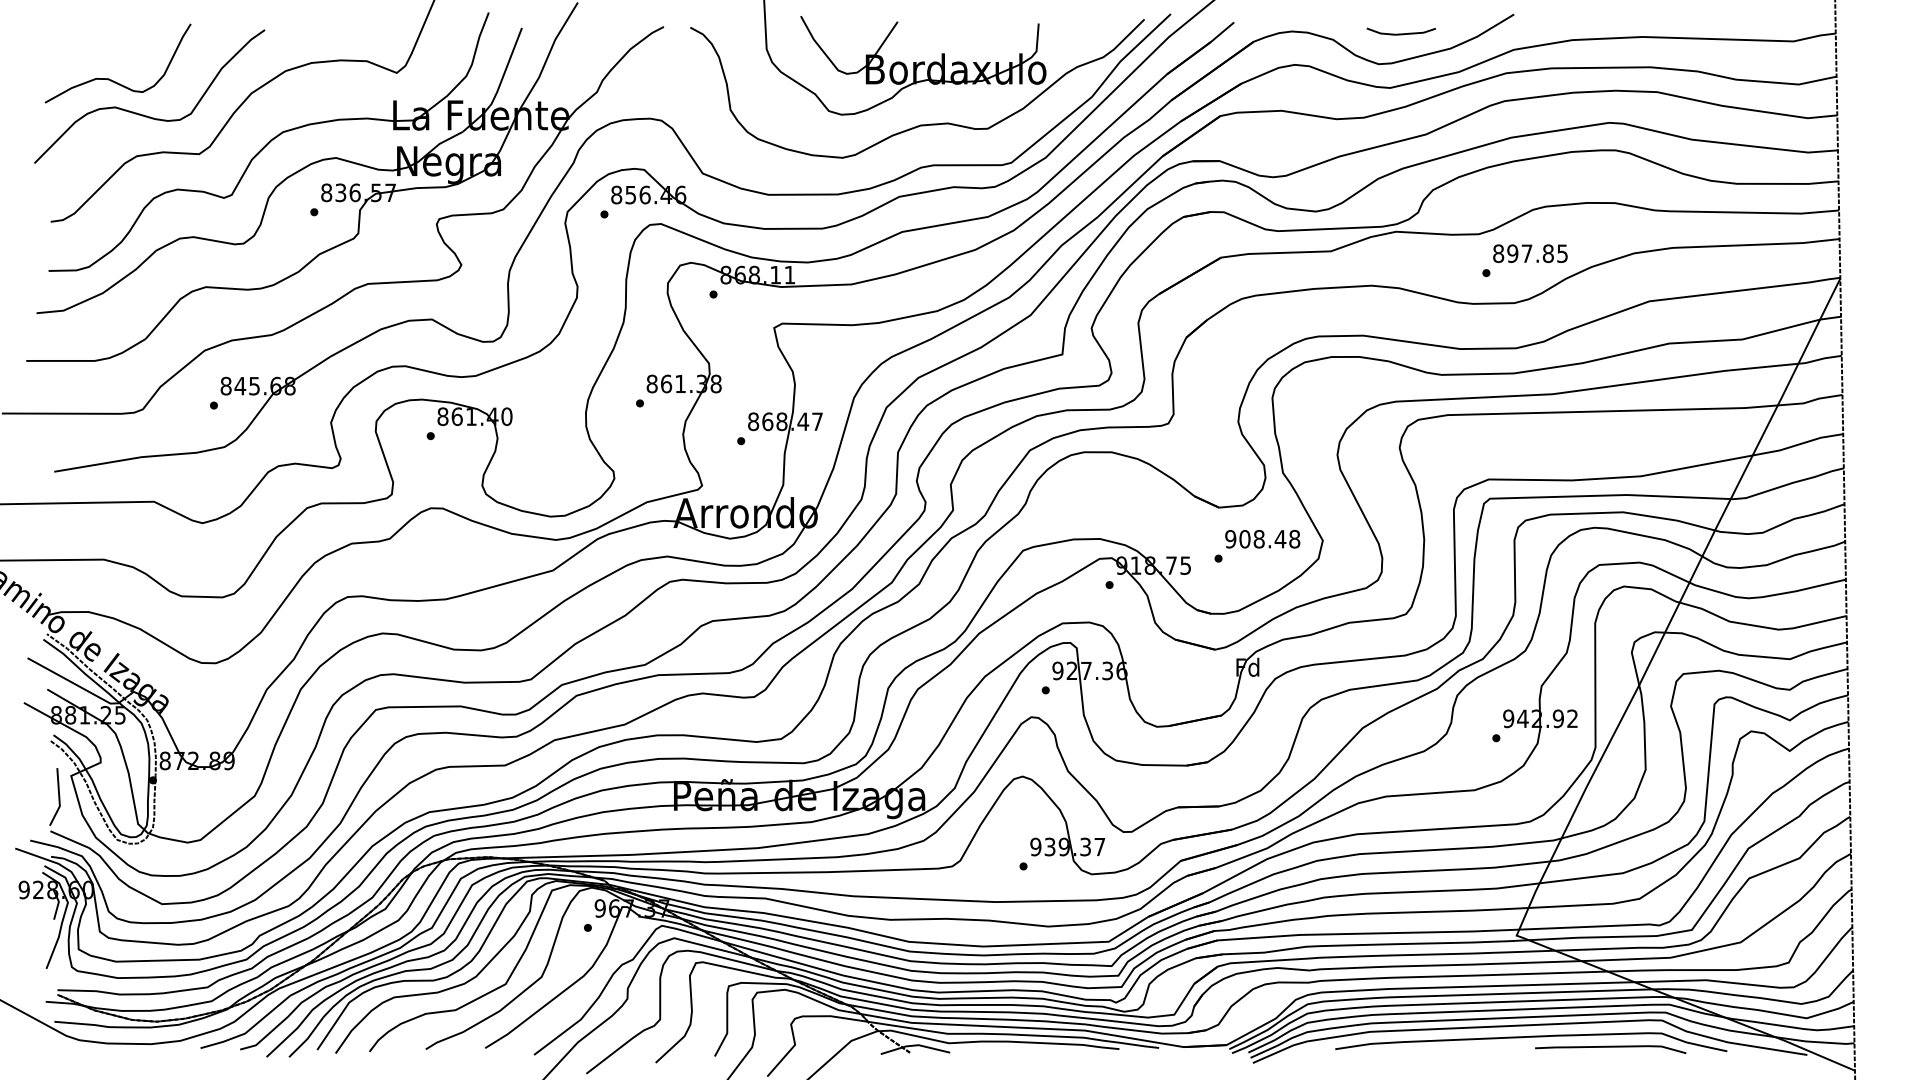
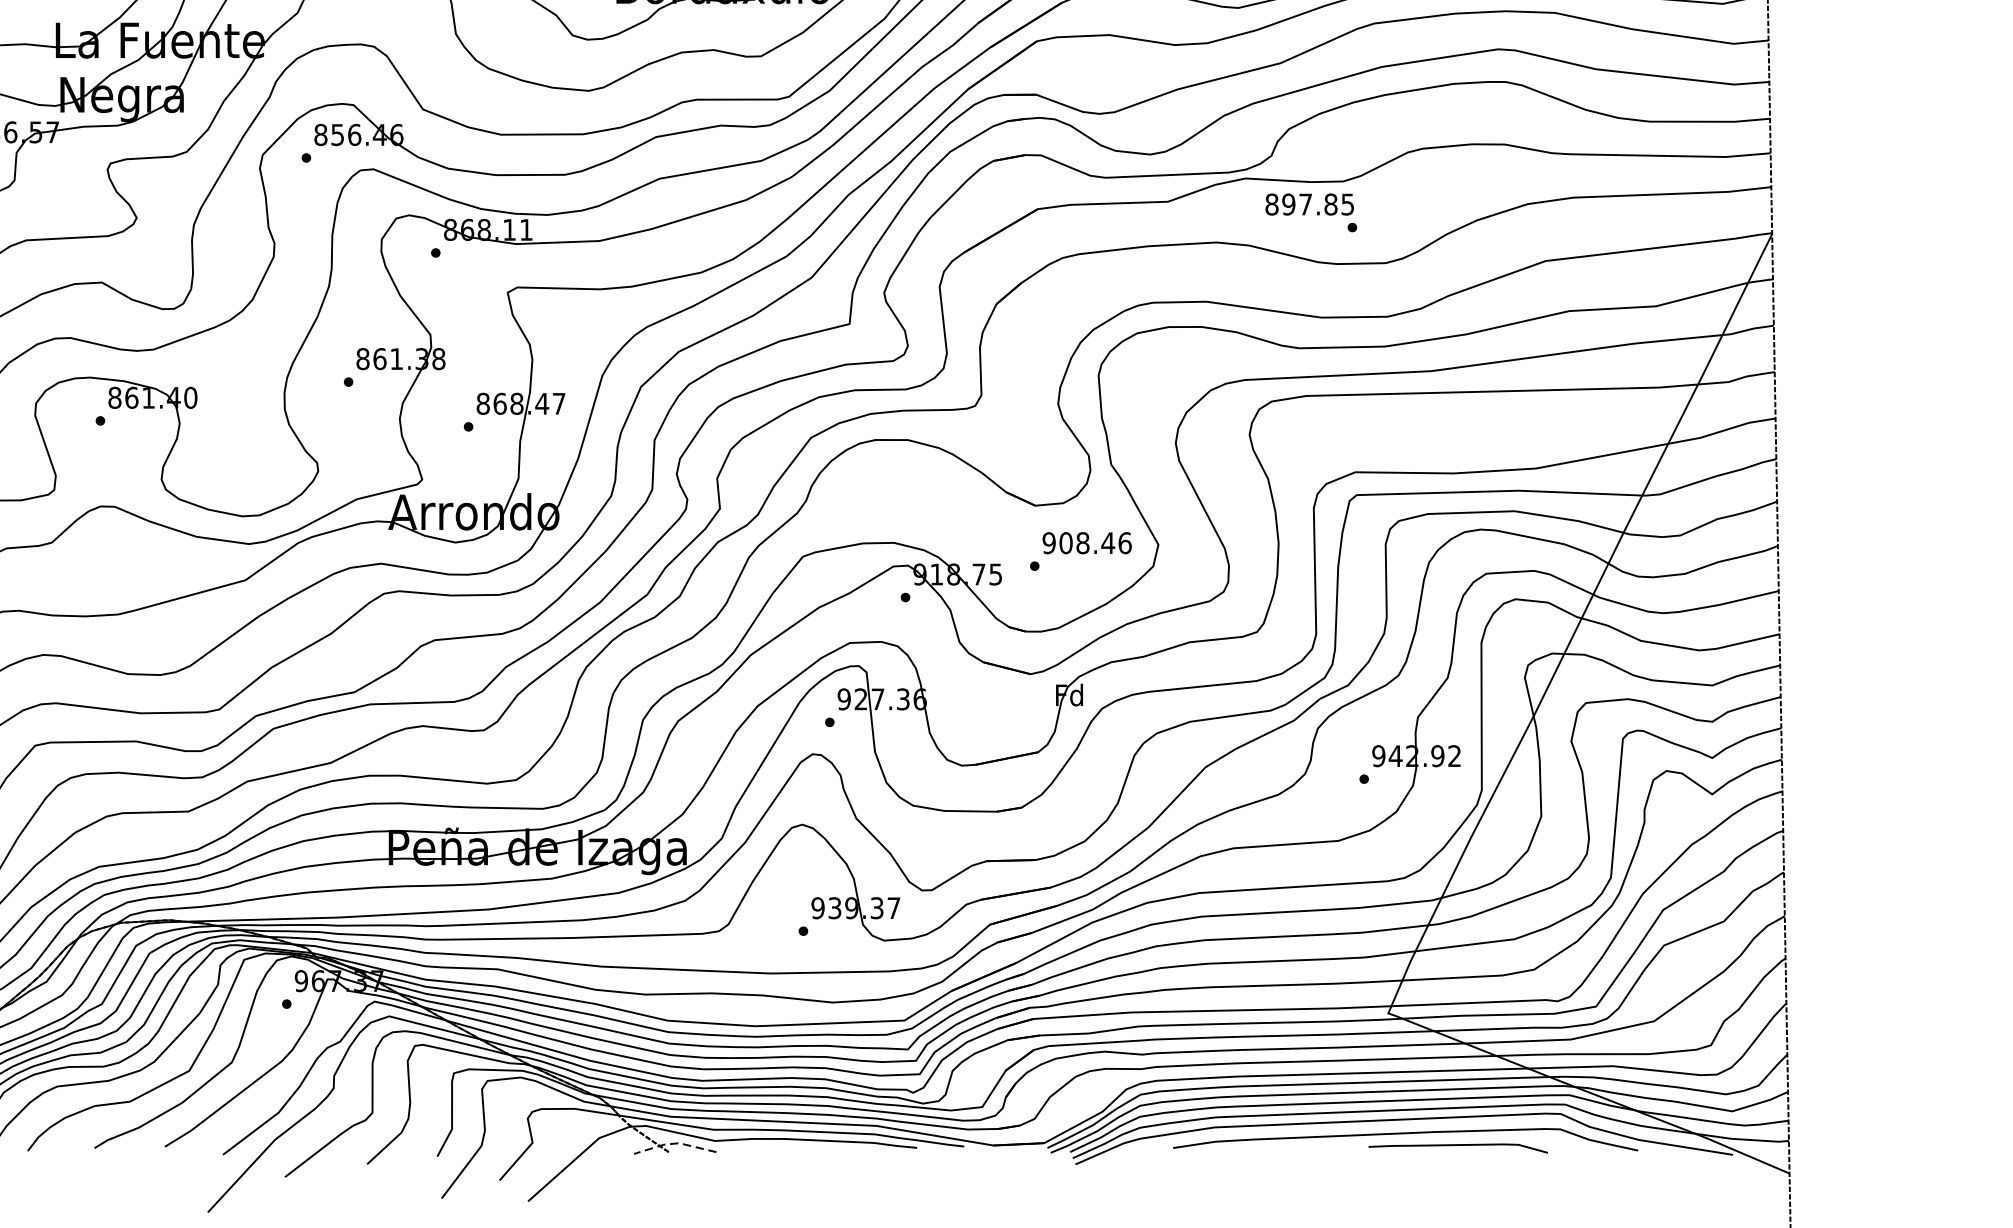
text: (1530, 253) -> (1309, 204), moved
text: (1294, 538) -> (1124, 542), 908.48 -> 908.46
line: (914, 1045) -> (674, 1143), solid -> dashed
curve: (1610, 1047) -> (1458, 1145), moved

